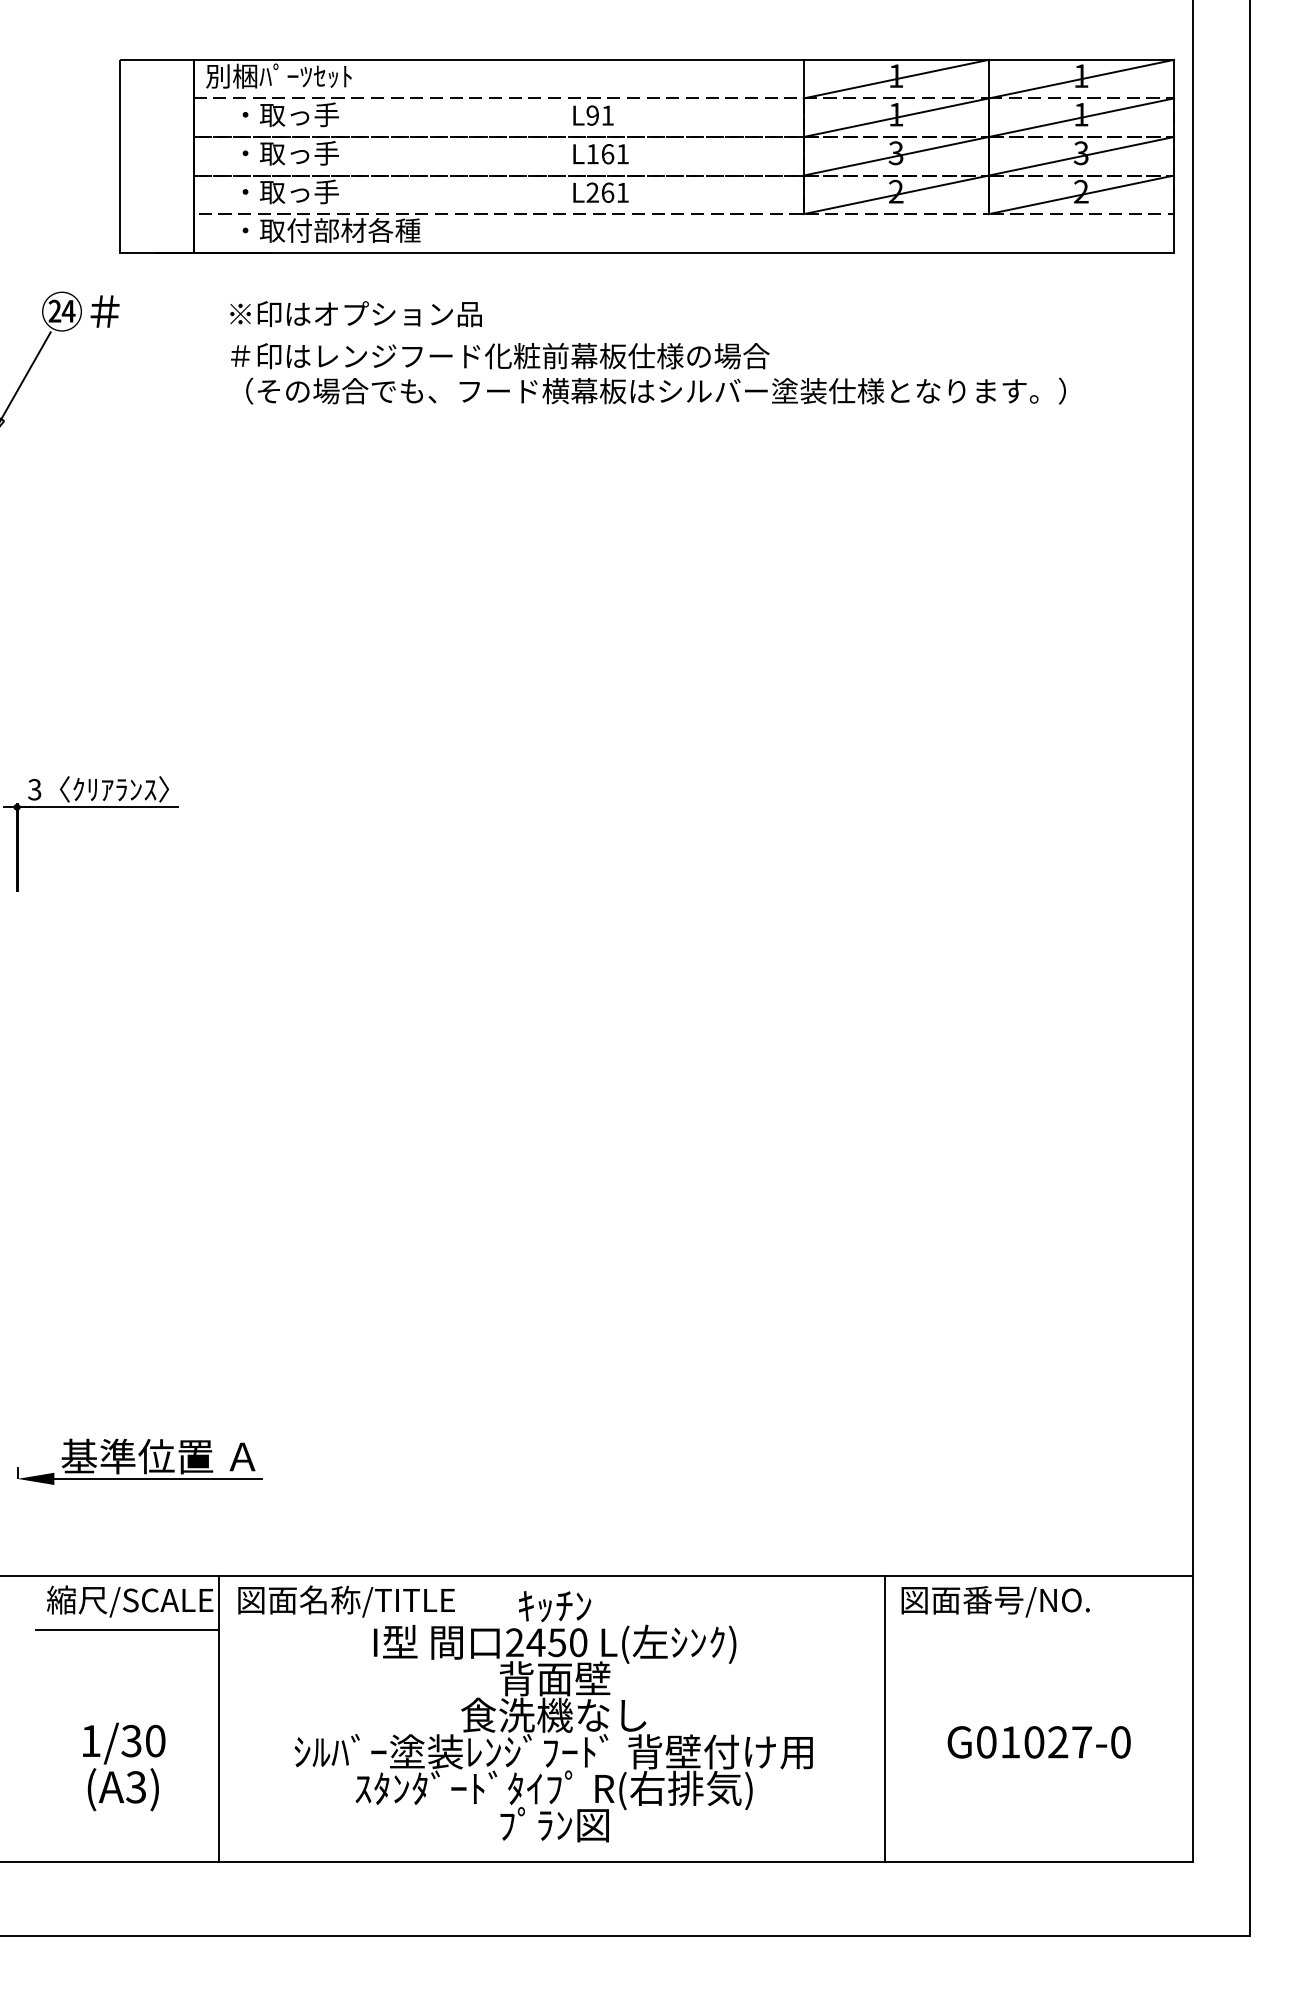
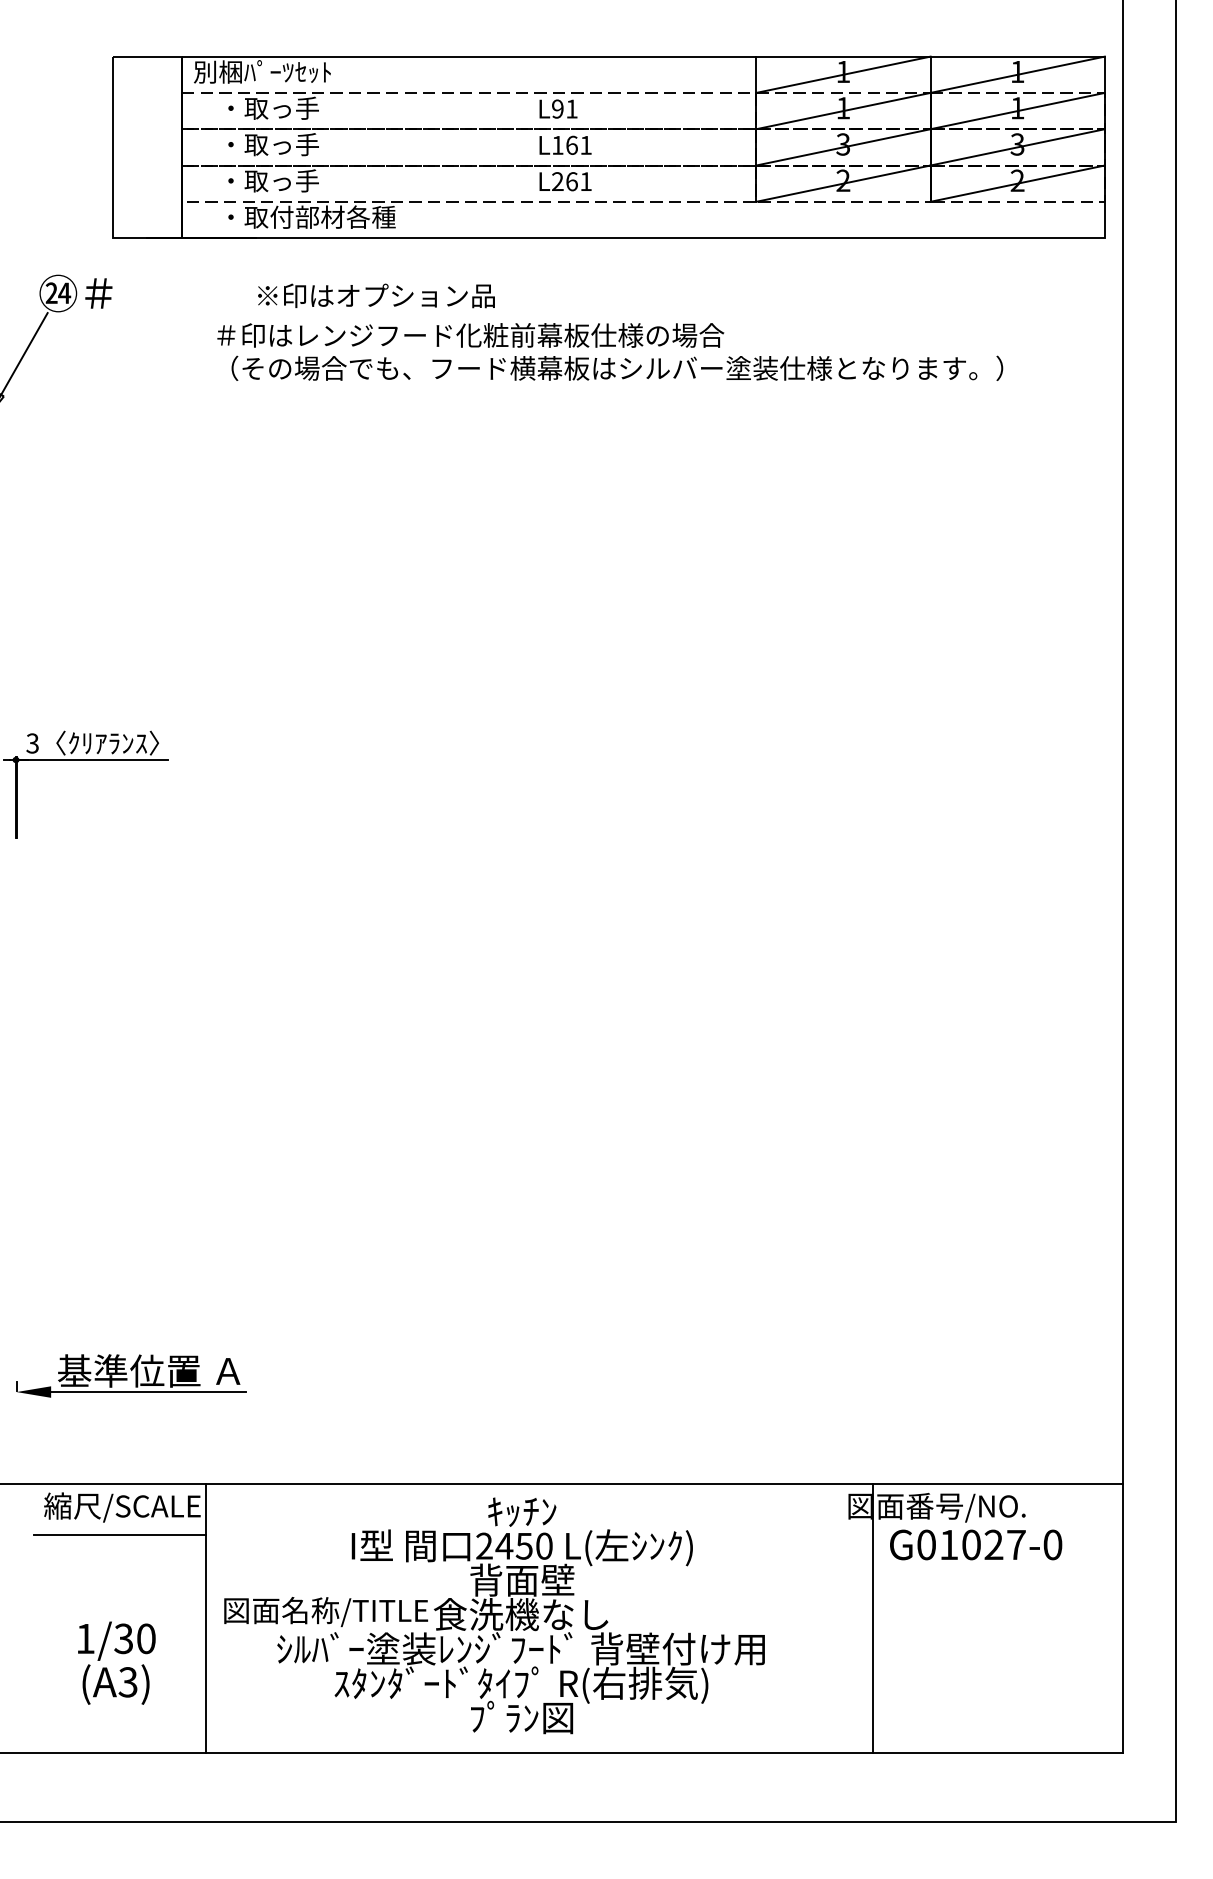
text: (355, 314) -> (375, 296), moved
text: (346, 1601) -> (326, 1611), moved
line: (884, 1719) -> (872, 1618), moved
text: (1038, 1742) -> (975, 1545), moved

